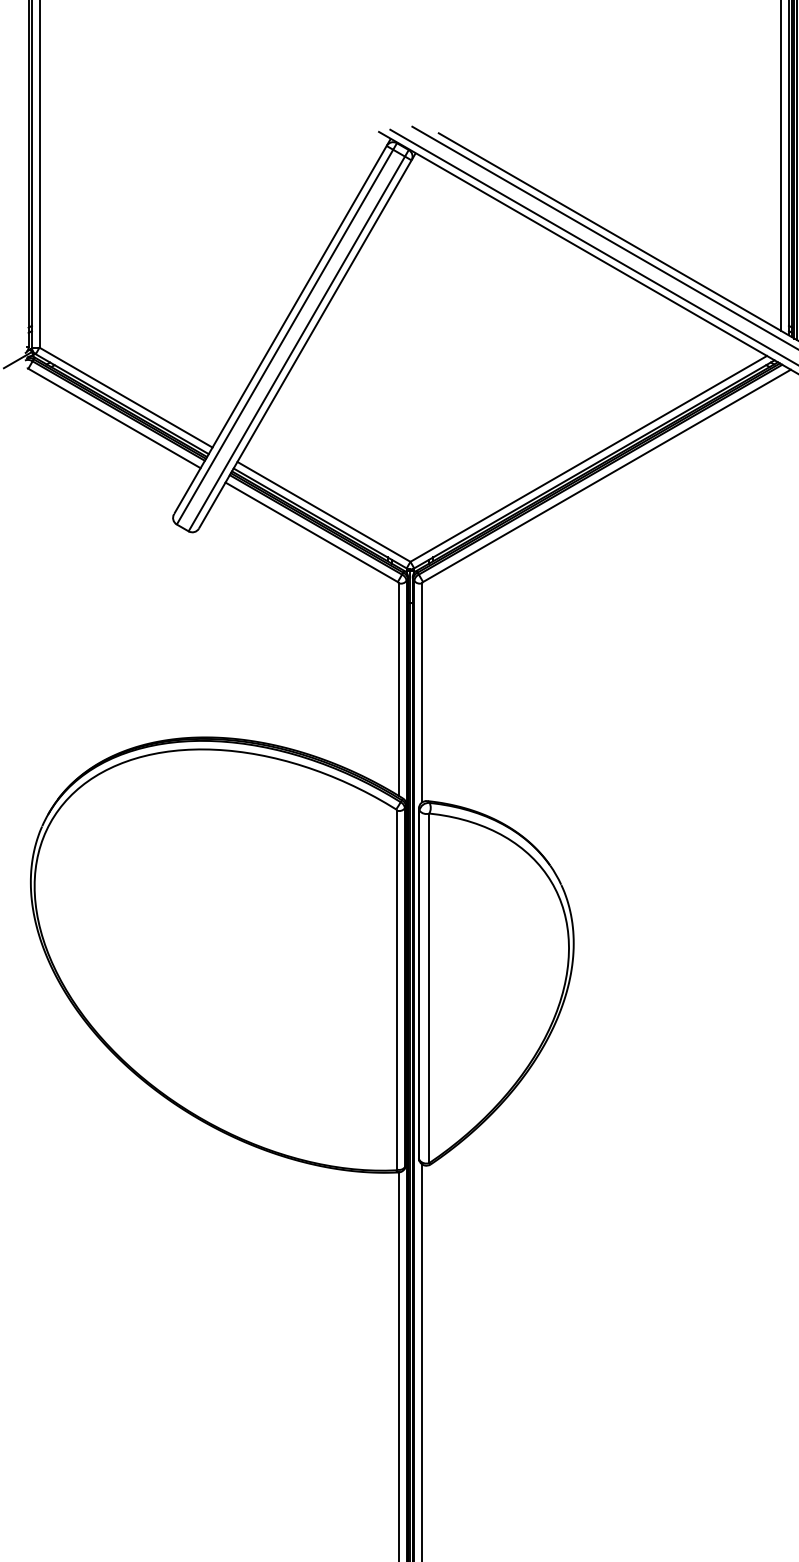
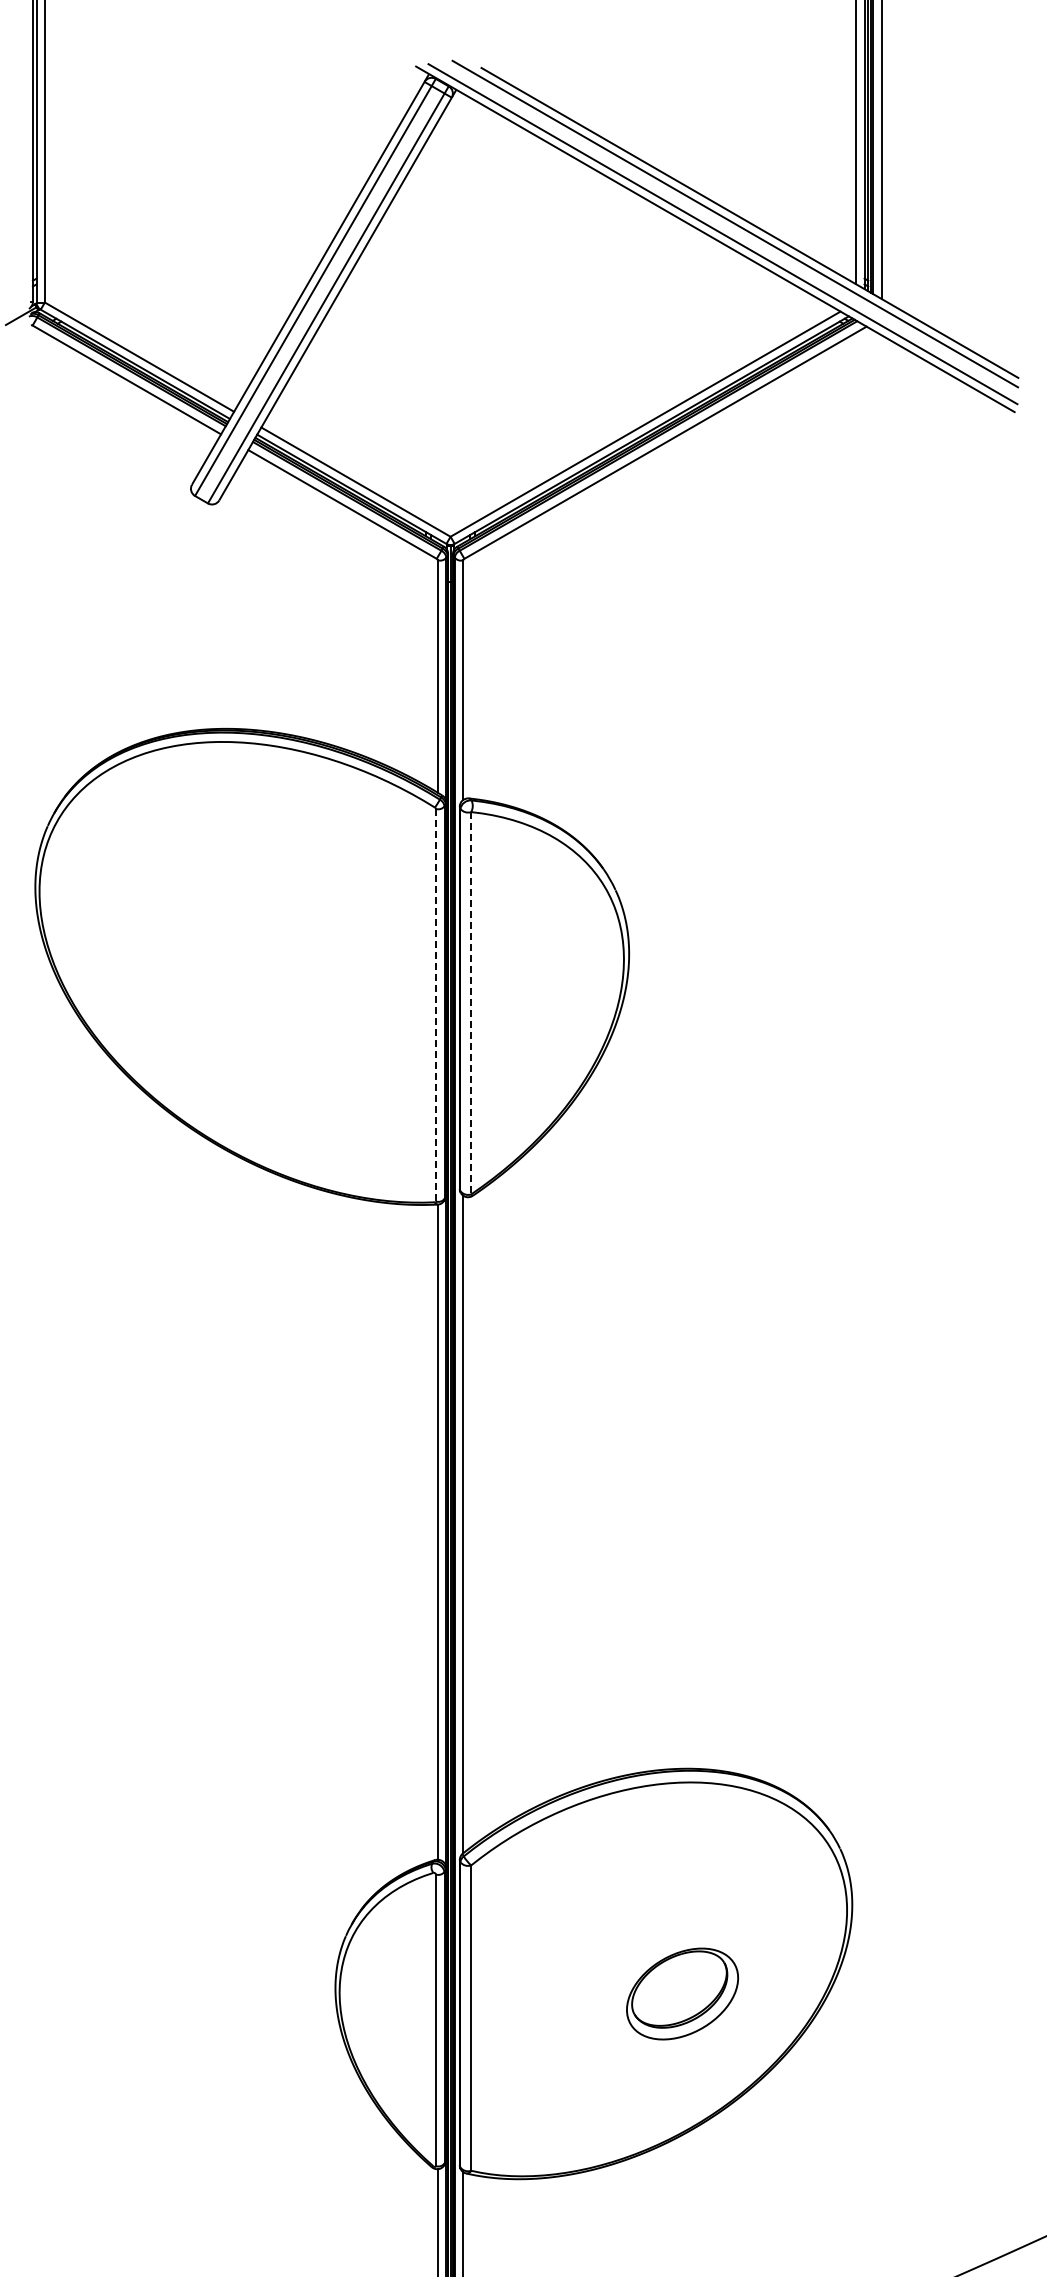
line: (429, 988) -> (471, 1003), solid -> dashed
line: (396, 989) -> (435, 1004), solid -> dashed

